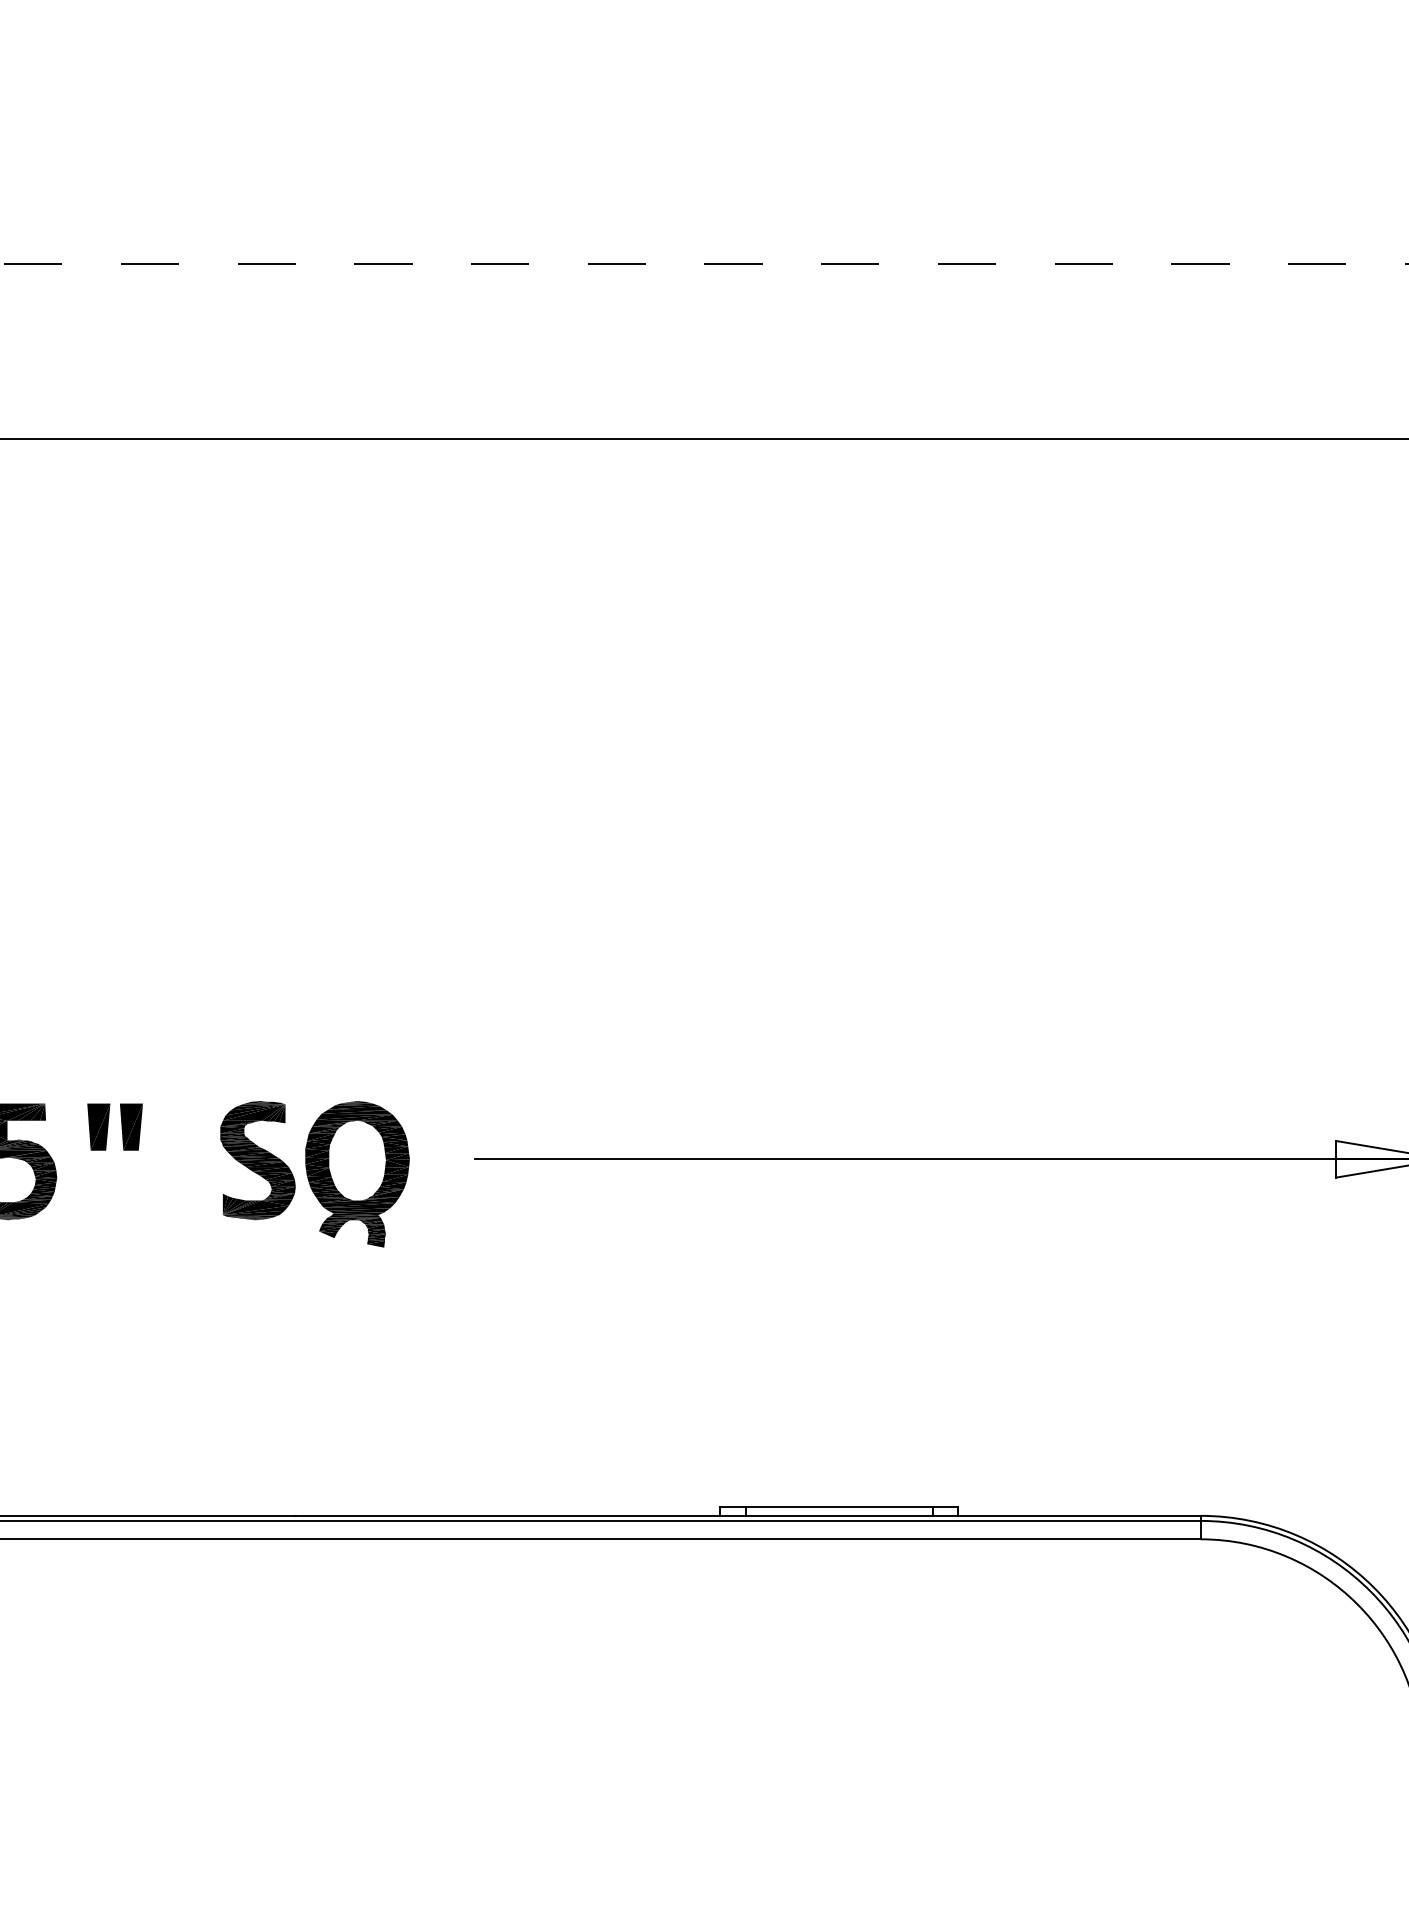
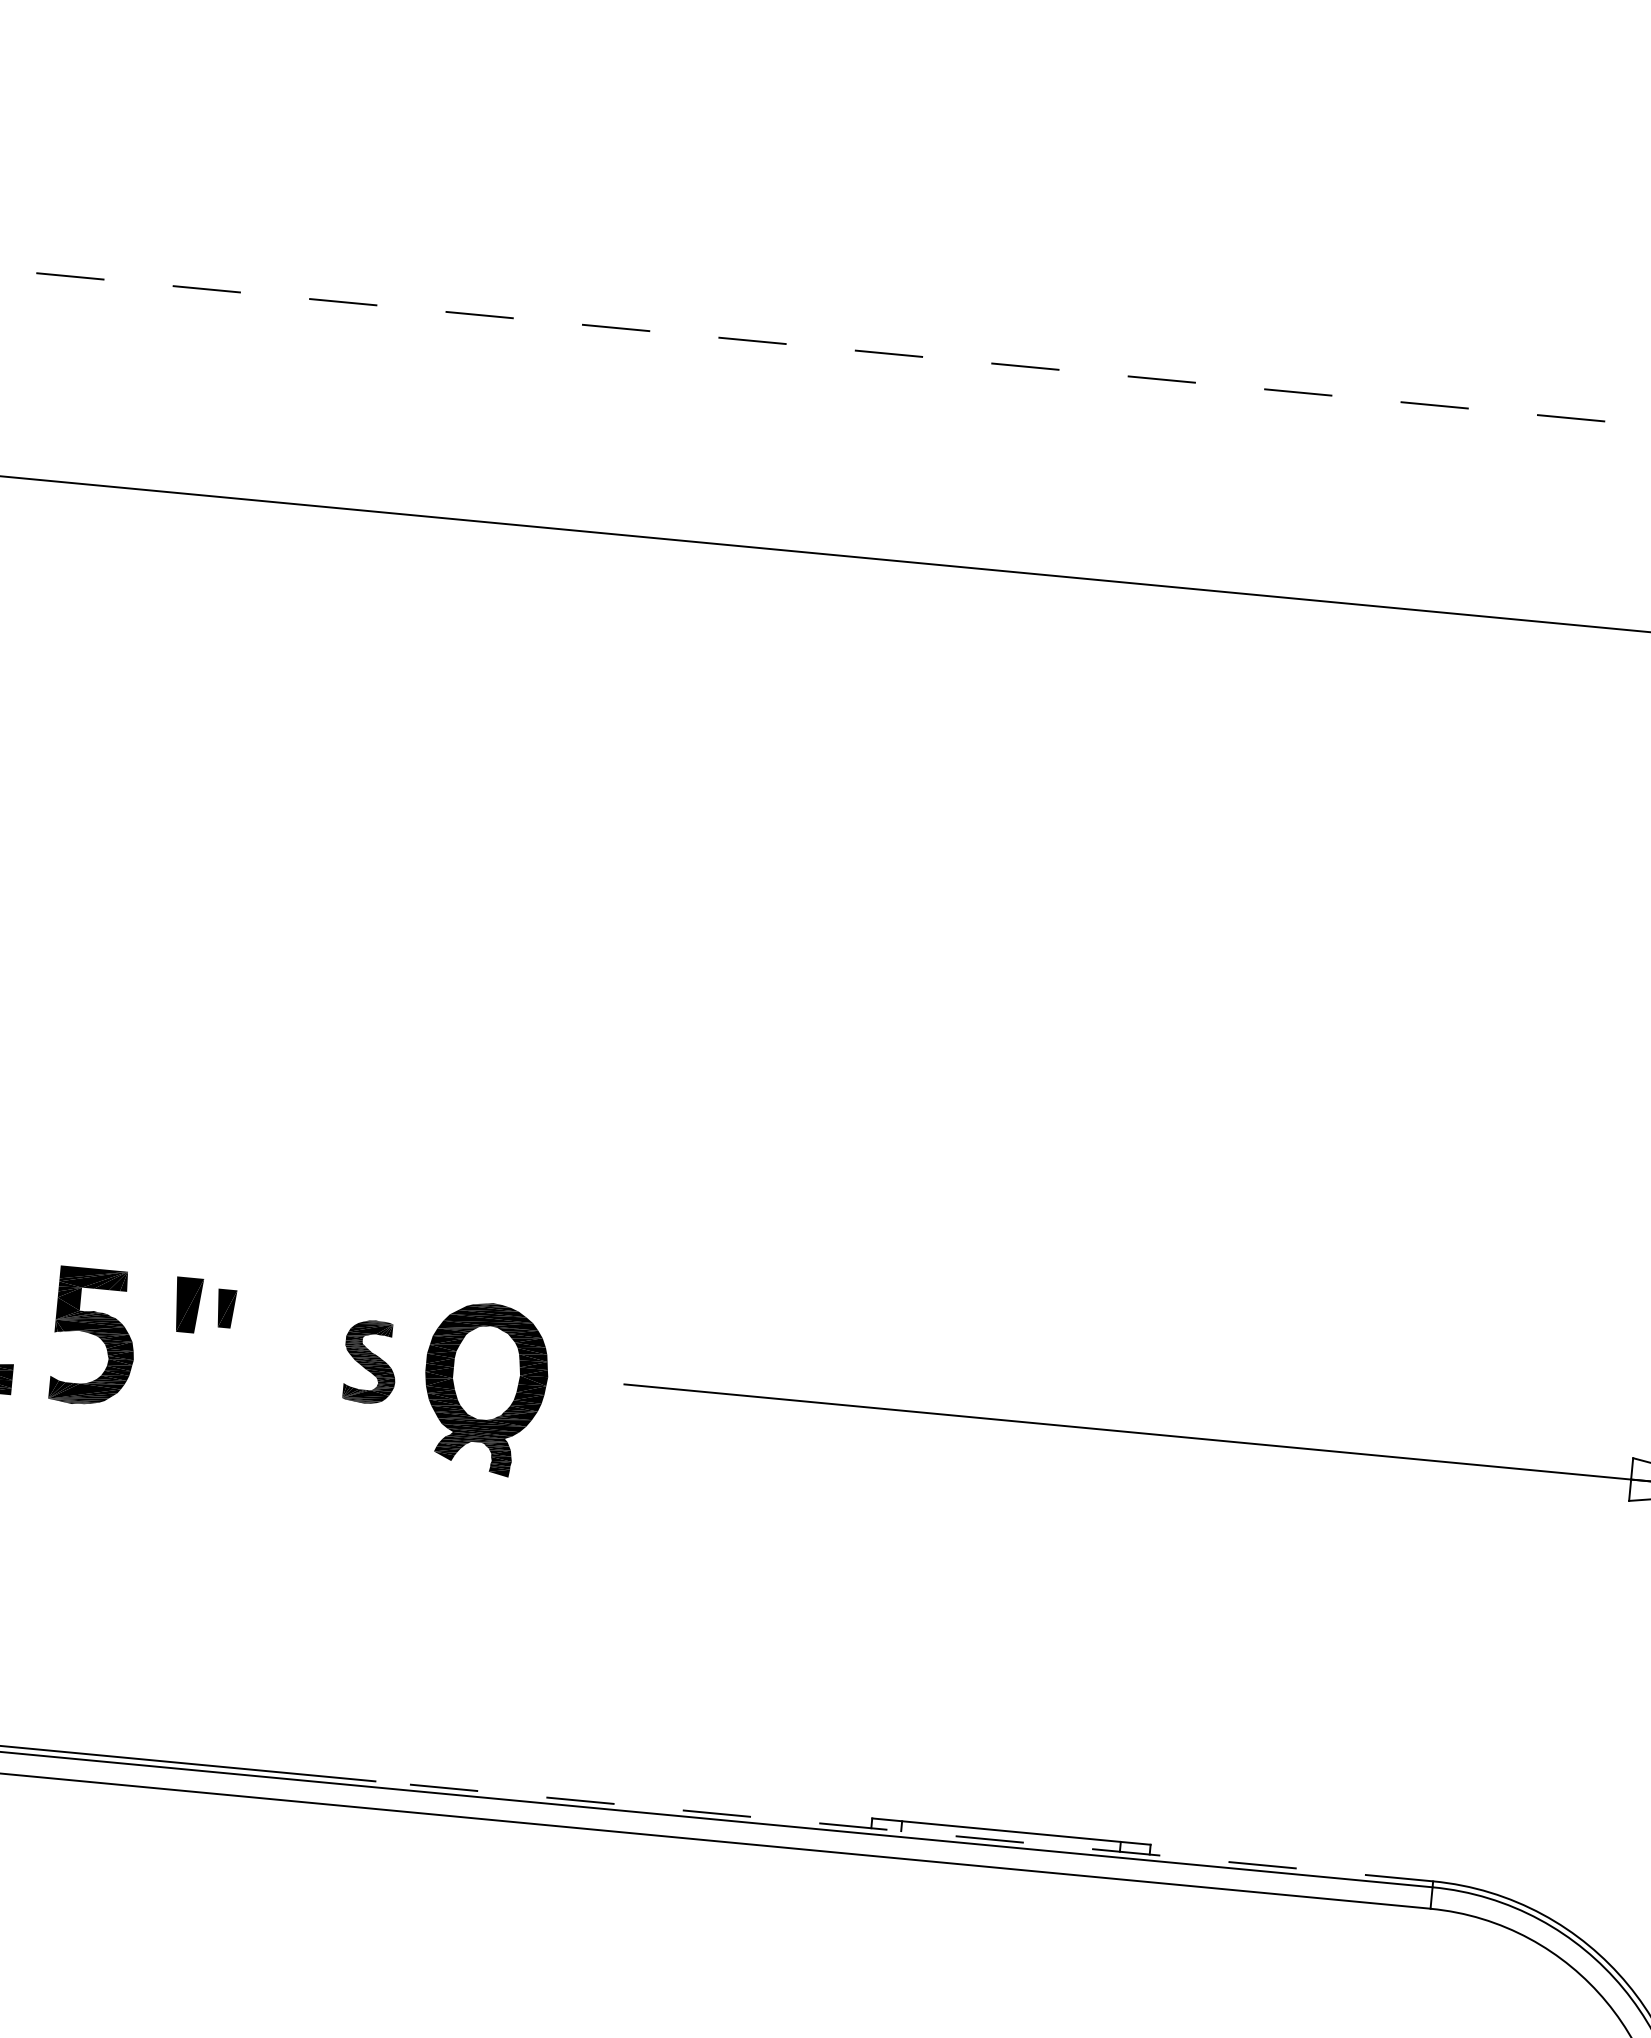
part: (131, 1126) -> (226, 1308), size x0.7
part: (257, 1160) -> (369, 1361), size x0.6
line: (747, 1515) -> (903, 1830), solid -> dashed

